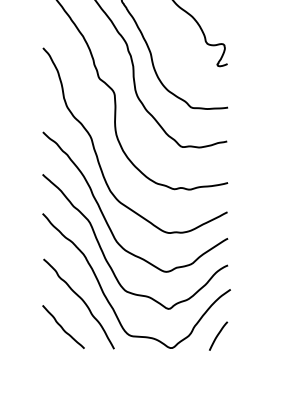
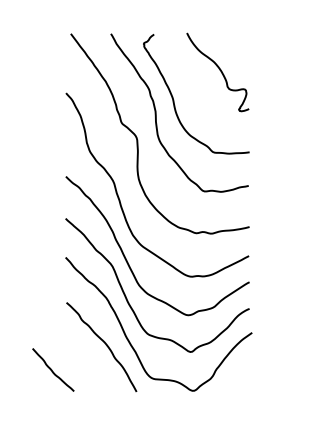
curve: (62, 326) -> (52, 369), moved
curve: (217, 335) -> (239, 378), removed

